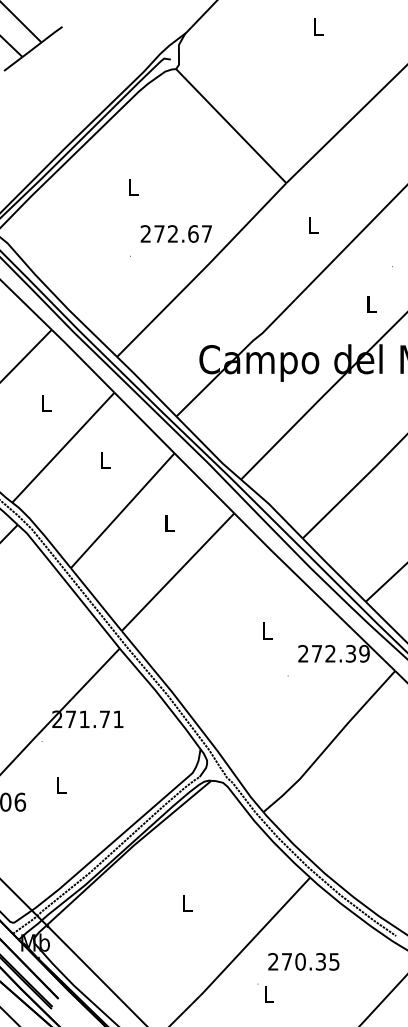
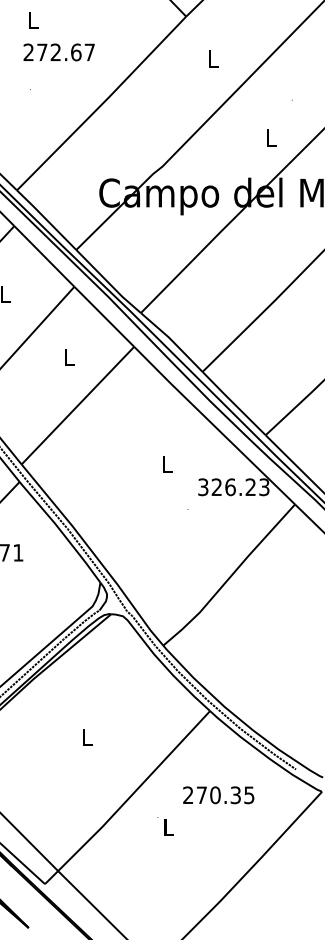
text: (175, 233) -> (58, 51), moved
text: (333, 653) -> (233, 486), 272.39 -> 326.23
text: (303, 961) -> (218, 794), moved

